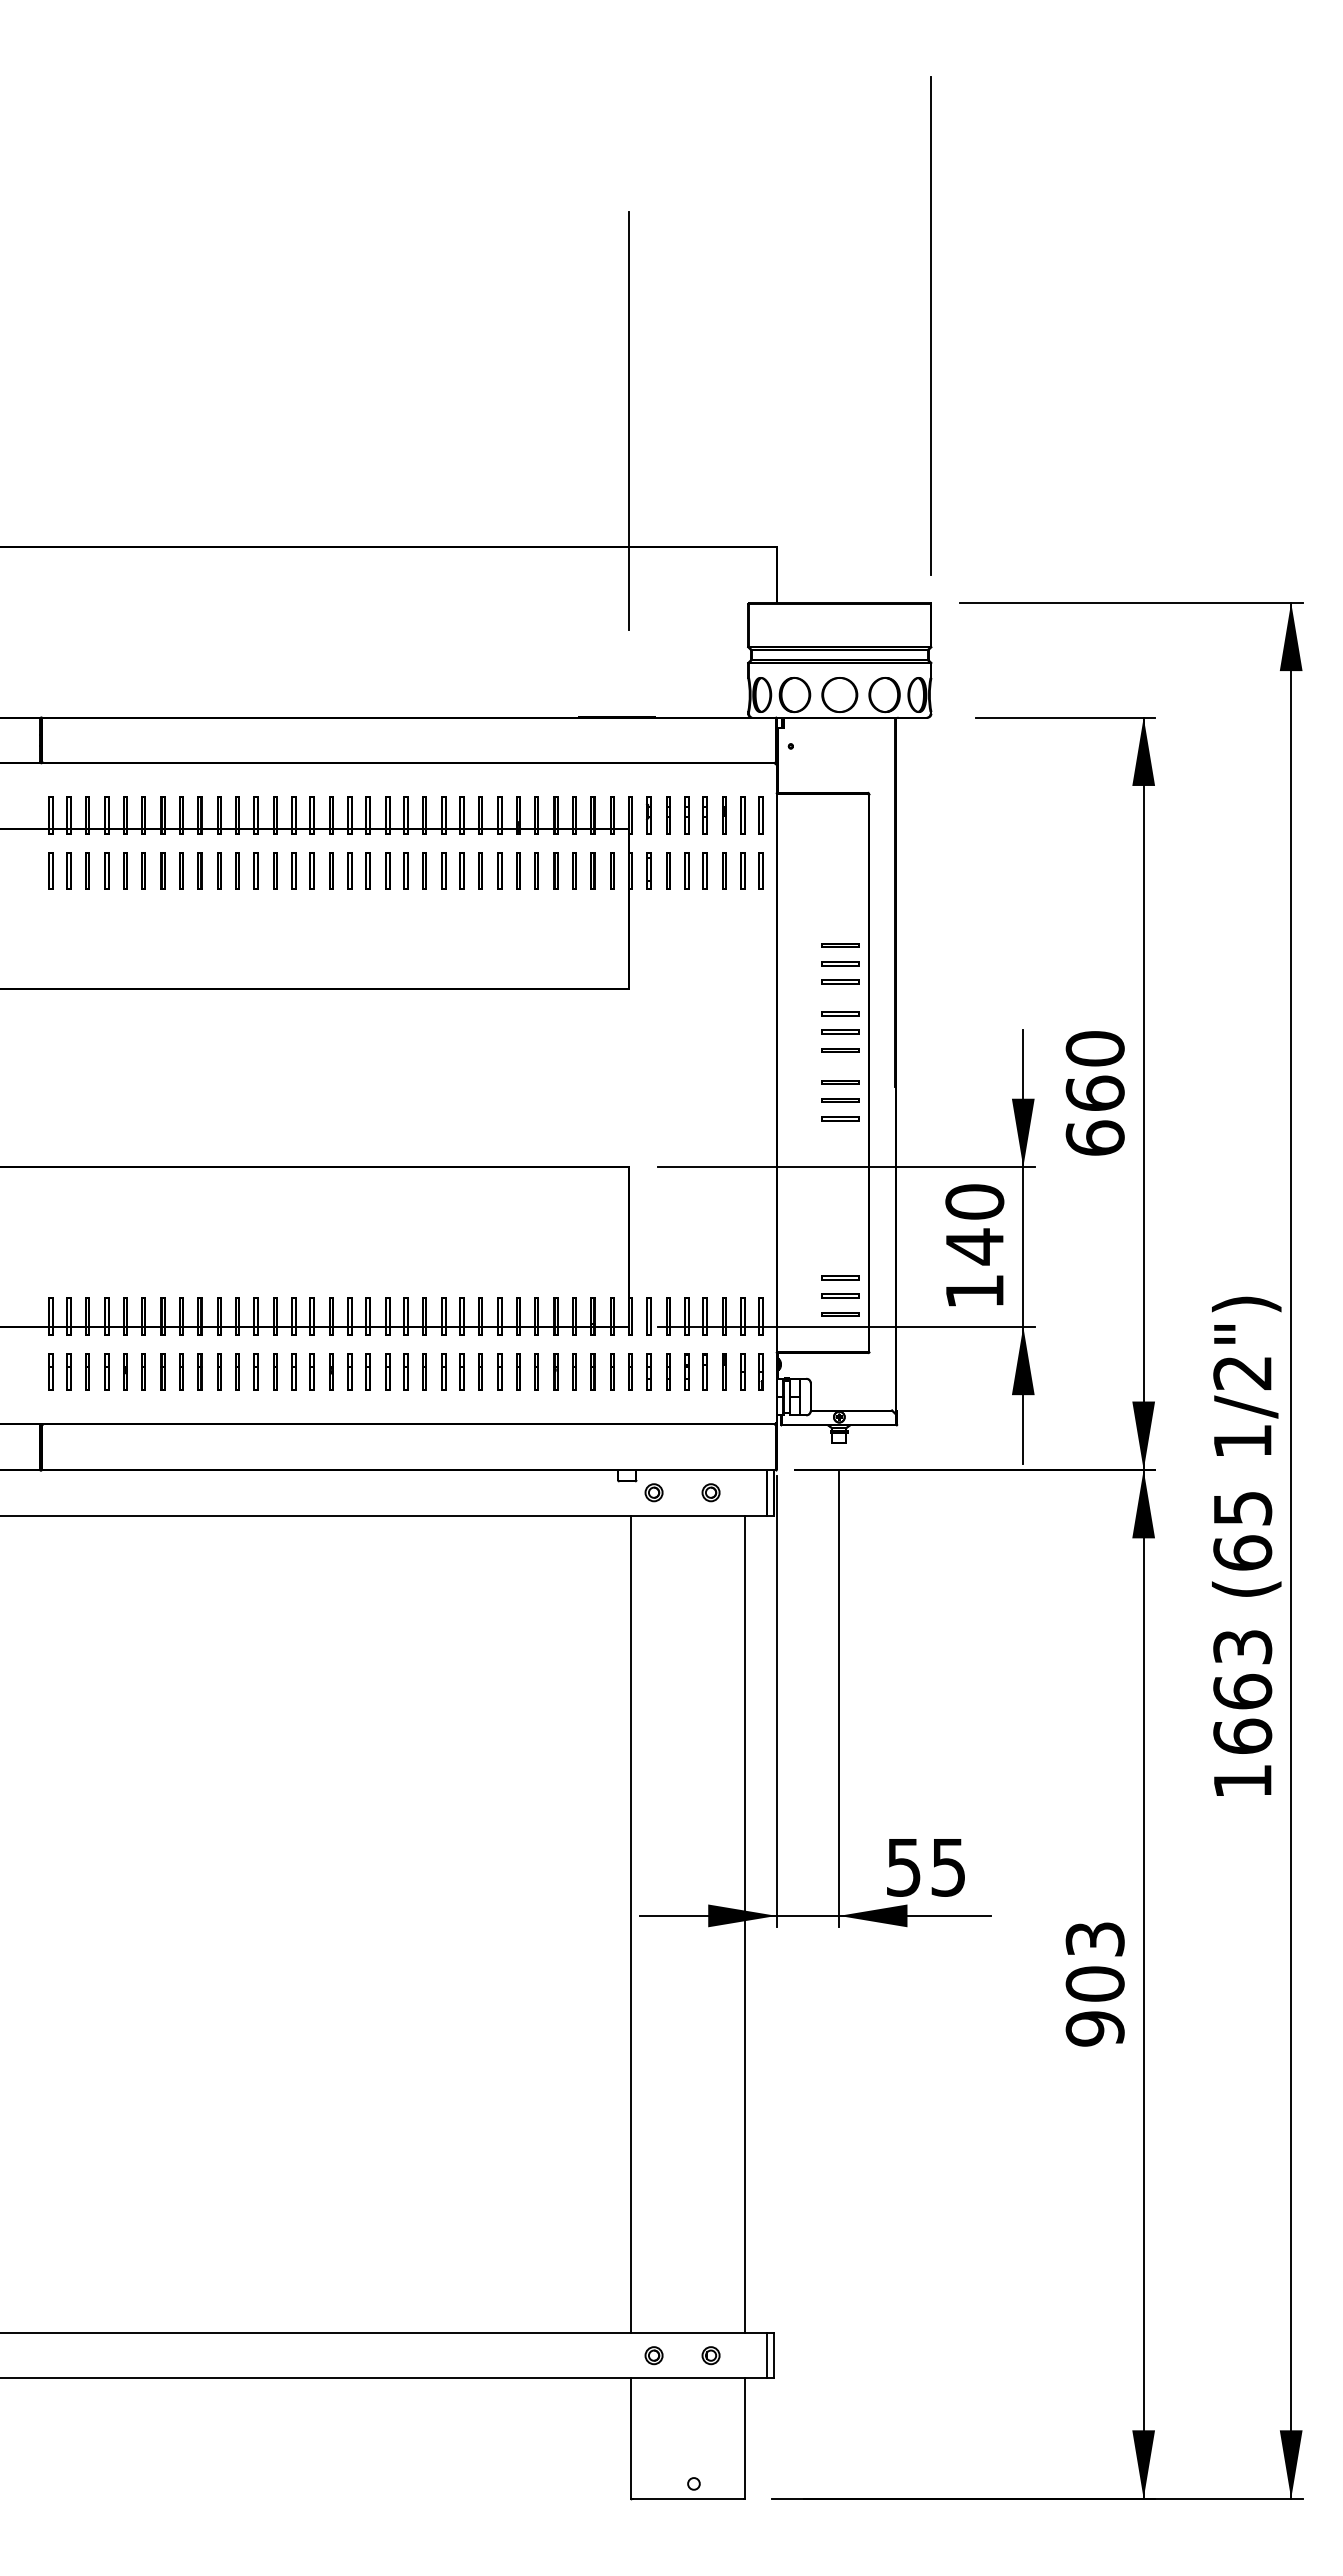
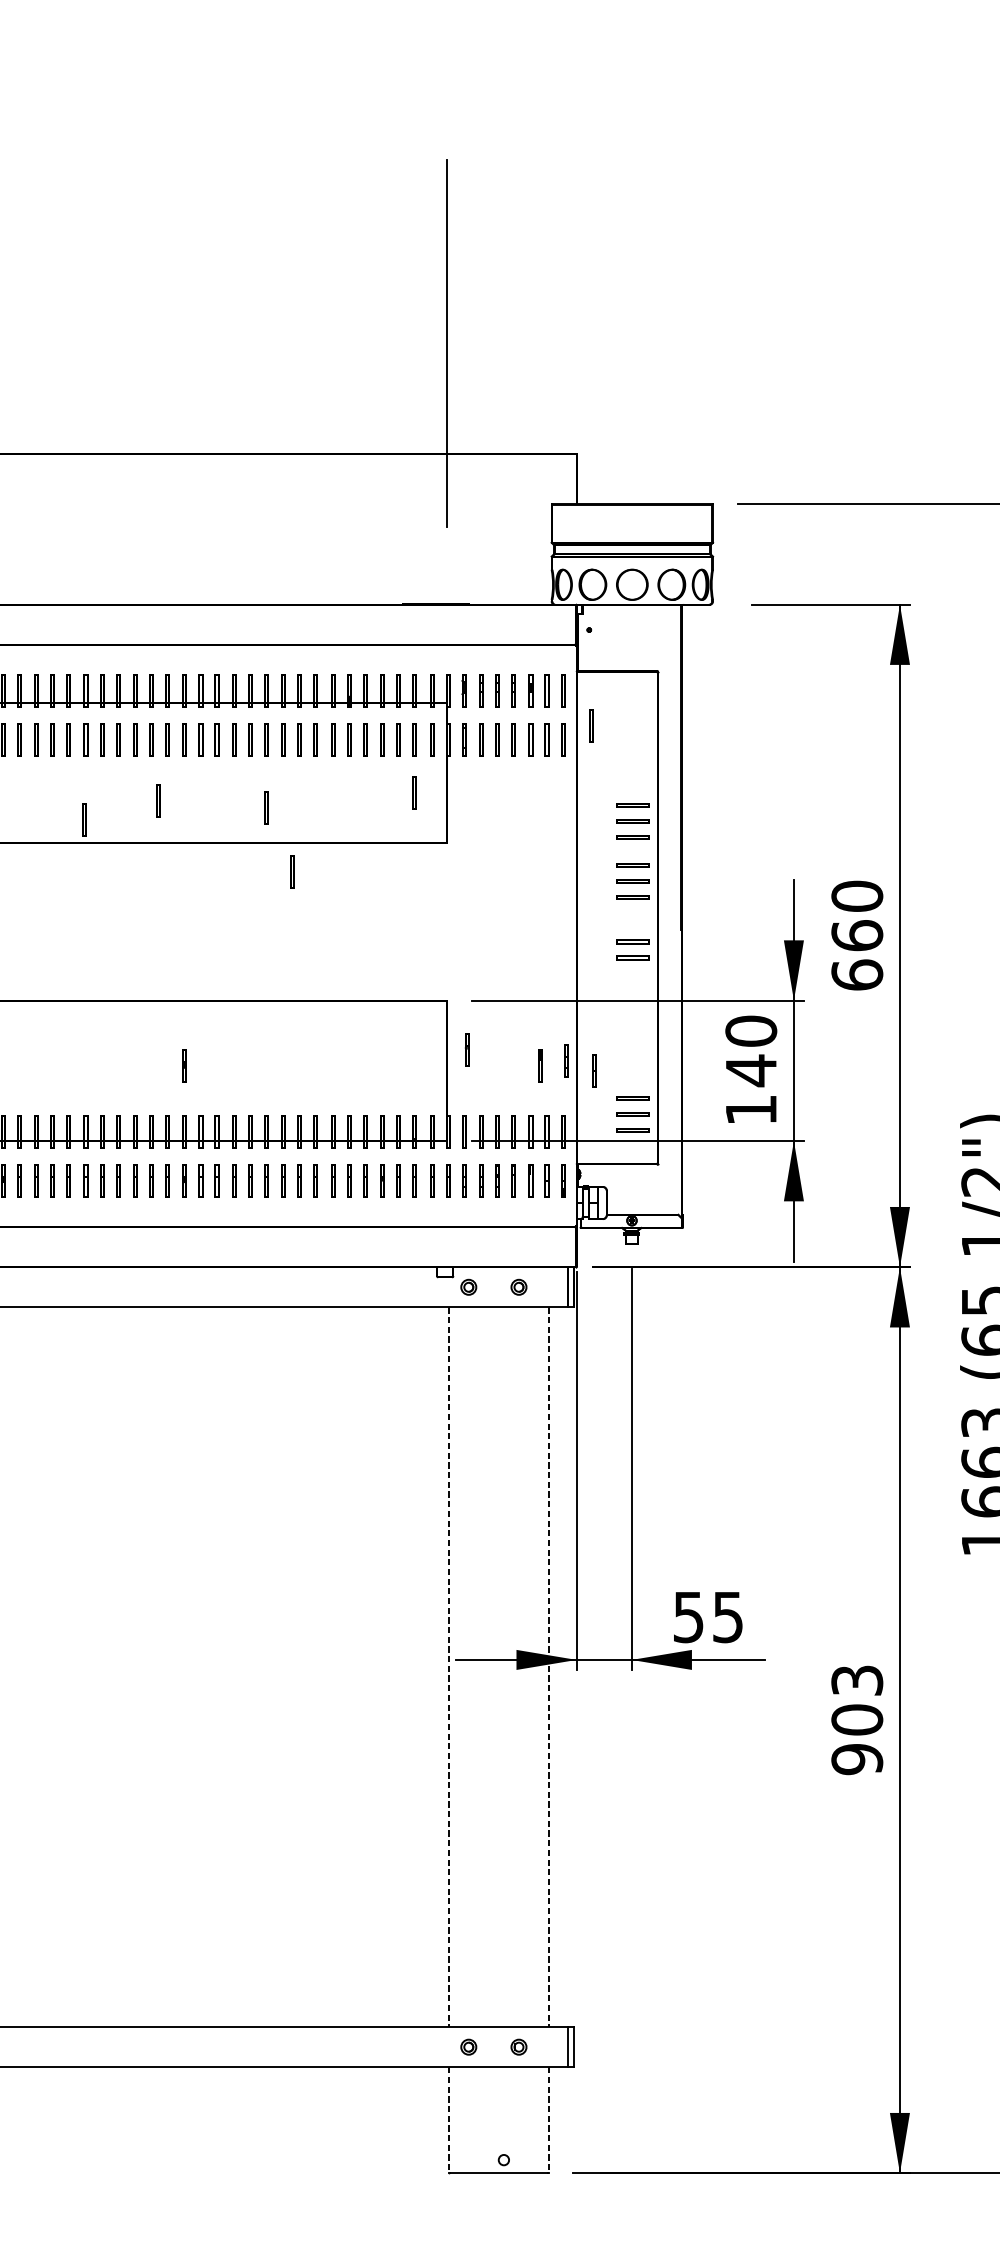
line: (930, 325) -> (712, 259), removed
part: (792, 855) -> (590, 726), added
part: (592, 931) -> (414, 793), added
line: (300, 940) -> (157, 801), added
line: (423, 948) -> (265, 808), added
line: (216, 961) -> (83, 819), added
part: (453, 1020) -> (292, 871), added
line: (840, 1081) -> (632, 925), removed
part: (651, 1222) -> (466, 1049), added
part: (764, 1235) -> (566, 1060), added
line: (331, 1241) -> (184, 1066), added
line: (734, 1241) -> (539, 1066), added
part: (796, 1246) -> (594, 1070), added
line: (631, 1924) -> (448, 1667), solid -> dashed
line: (745, 1924) -> (549, 1667), solid -> dashed
line: (631, 2439) -> (448, 2121), solid -> dashed
line: (745, 2439) -> (549, 2121), solid -> dashed

